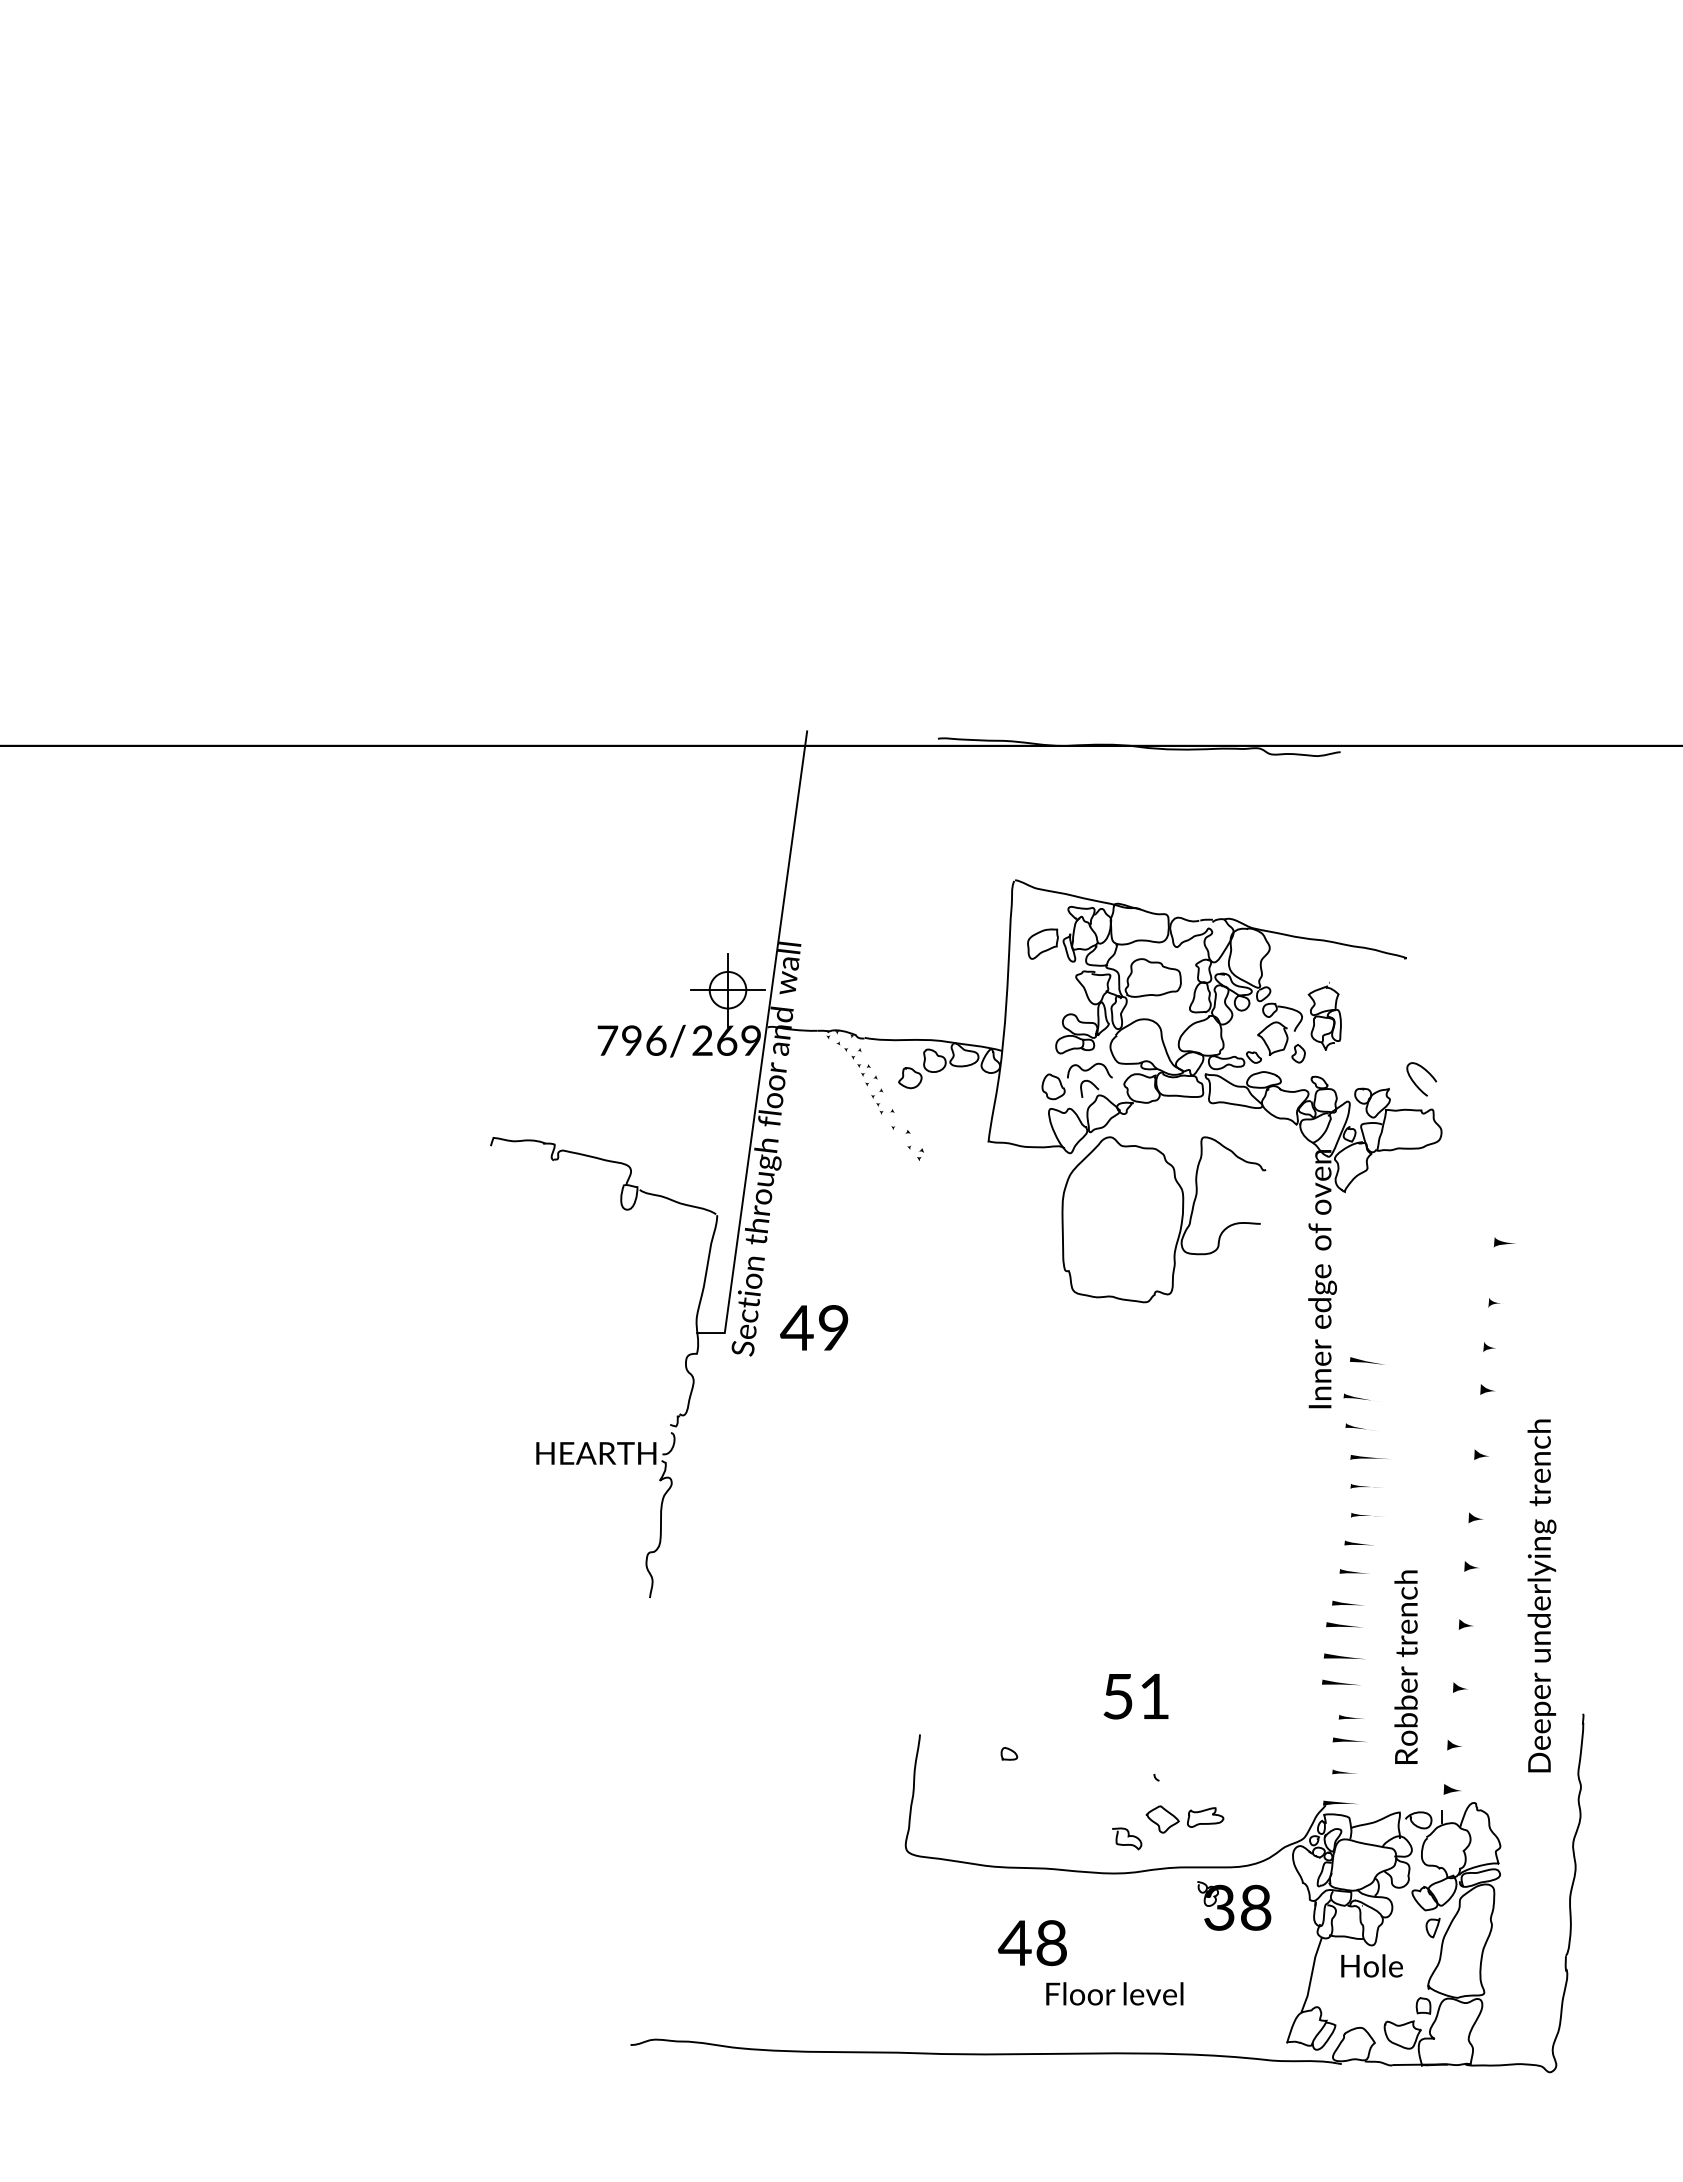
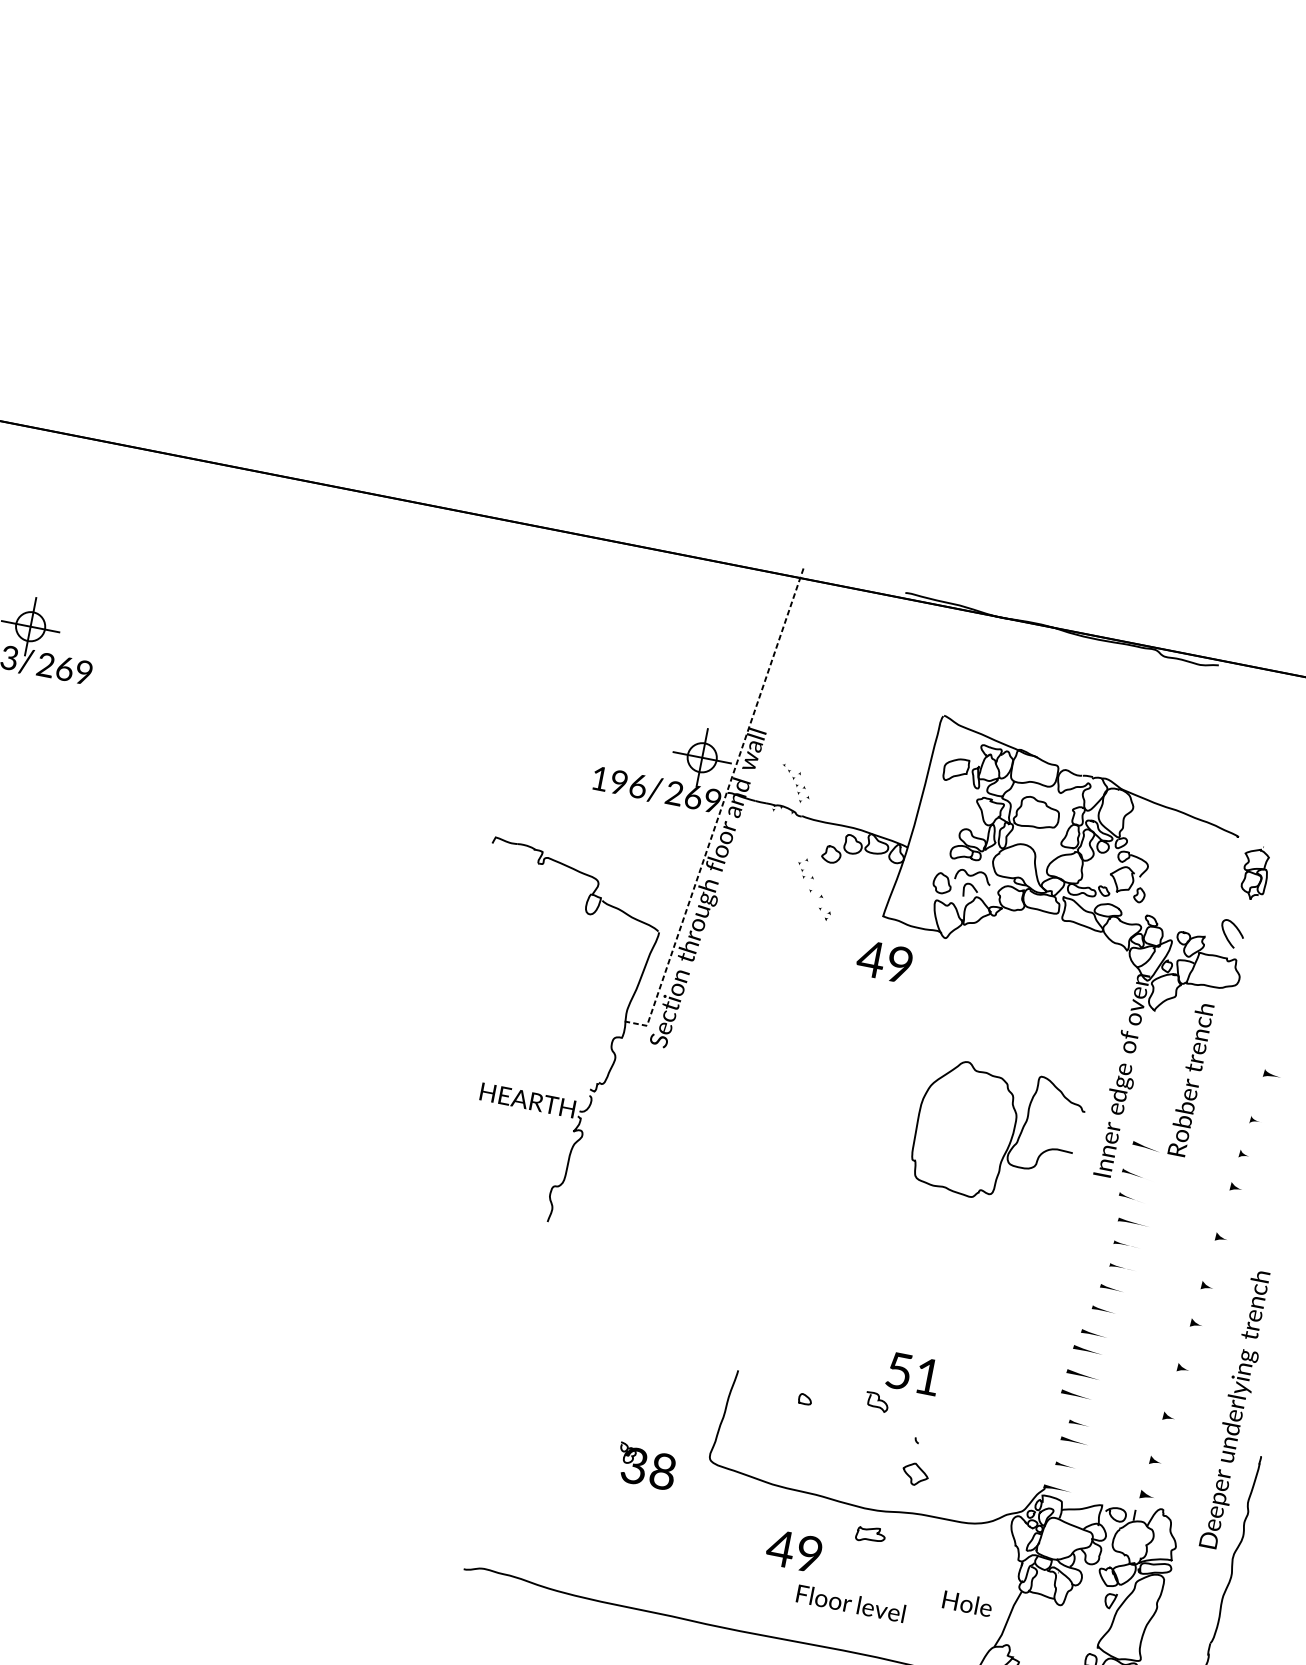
part: (1324, 1016) -> (1254, 872), moved
text: (607, 1040) -> (600, 778), 796/ -> 196/
line: (764, 1046) -> (722, 807), solid -> dashed
part: (856, 1063) -> (795, 783), moved
part: (1163, 1219) -> (997, 1134), moved
text: (814, 1327) -> (884, 961), moved
text: (1541, 1595) -> (1236, 1409), moved
text: (1405, 1666) -> (1190, 1079), moved
curve: (1205, 1811) -> (871, 1530), moved
curve: (1127, 1837) -> (877, 1401), moved
part: (1234, 1905) -> (646, 1466), moved
text: (1051, 1944) -> (809, 1555), 48 -> 49
text: (1371, 1965) -> (967, 1603), moved

